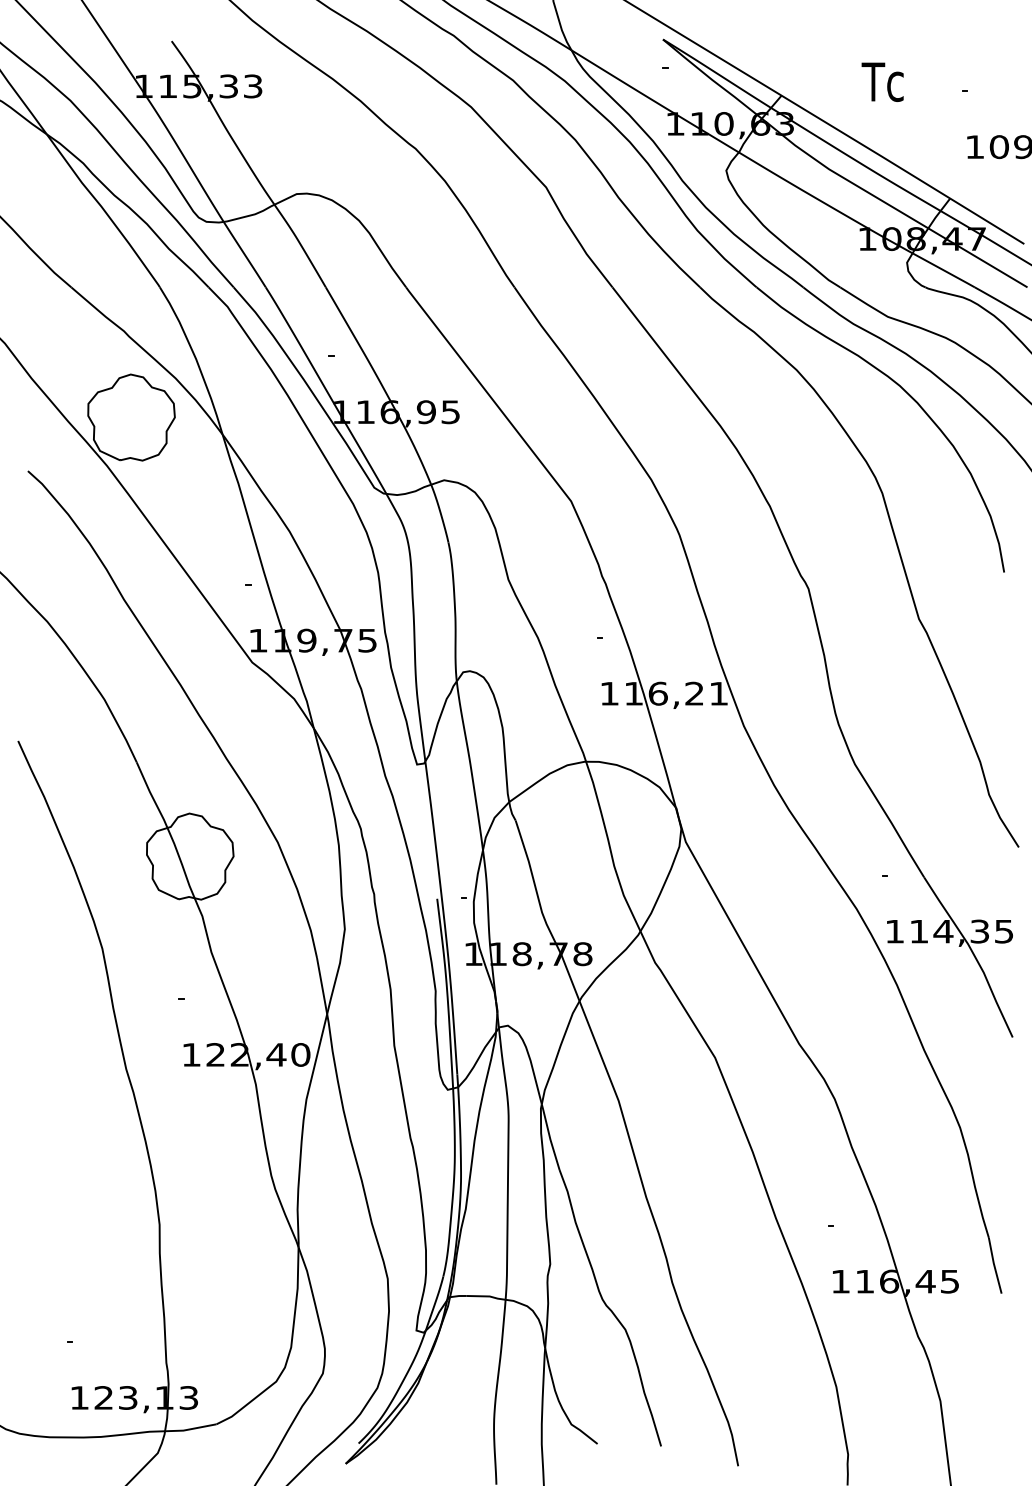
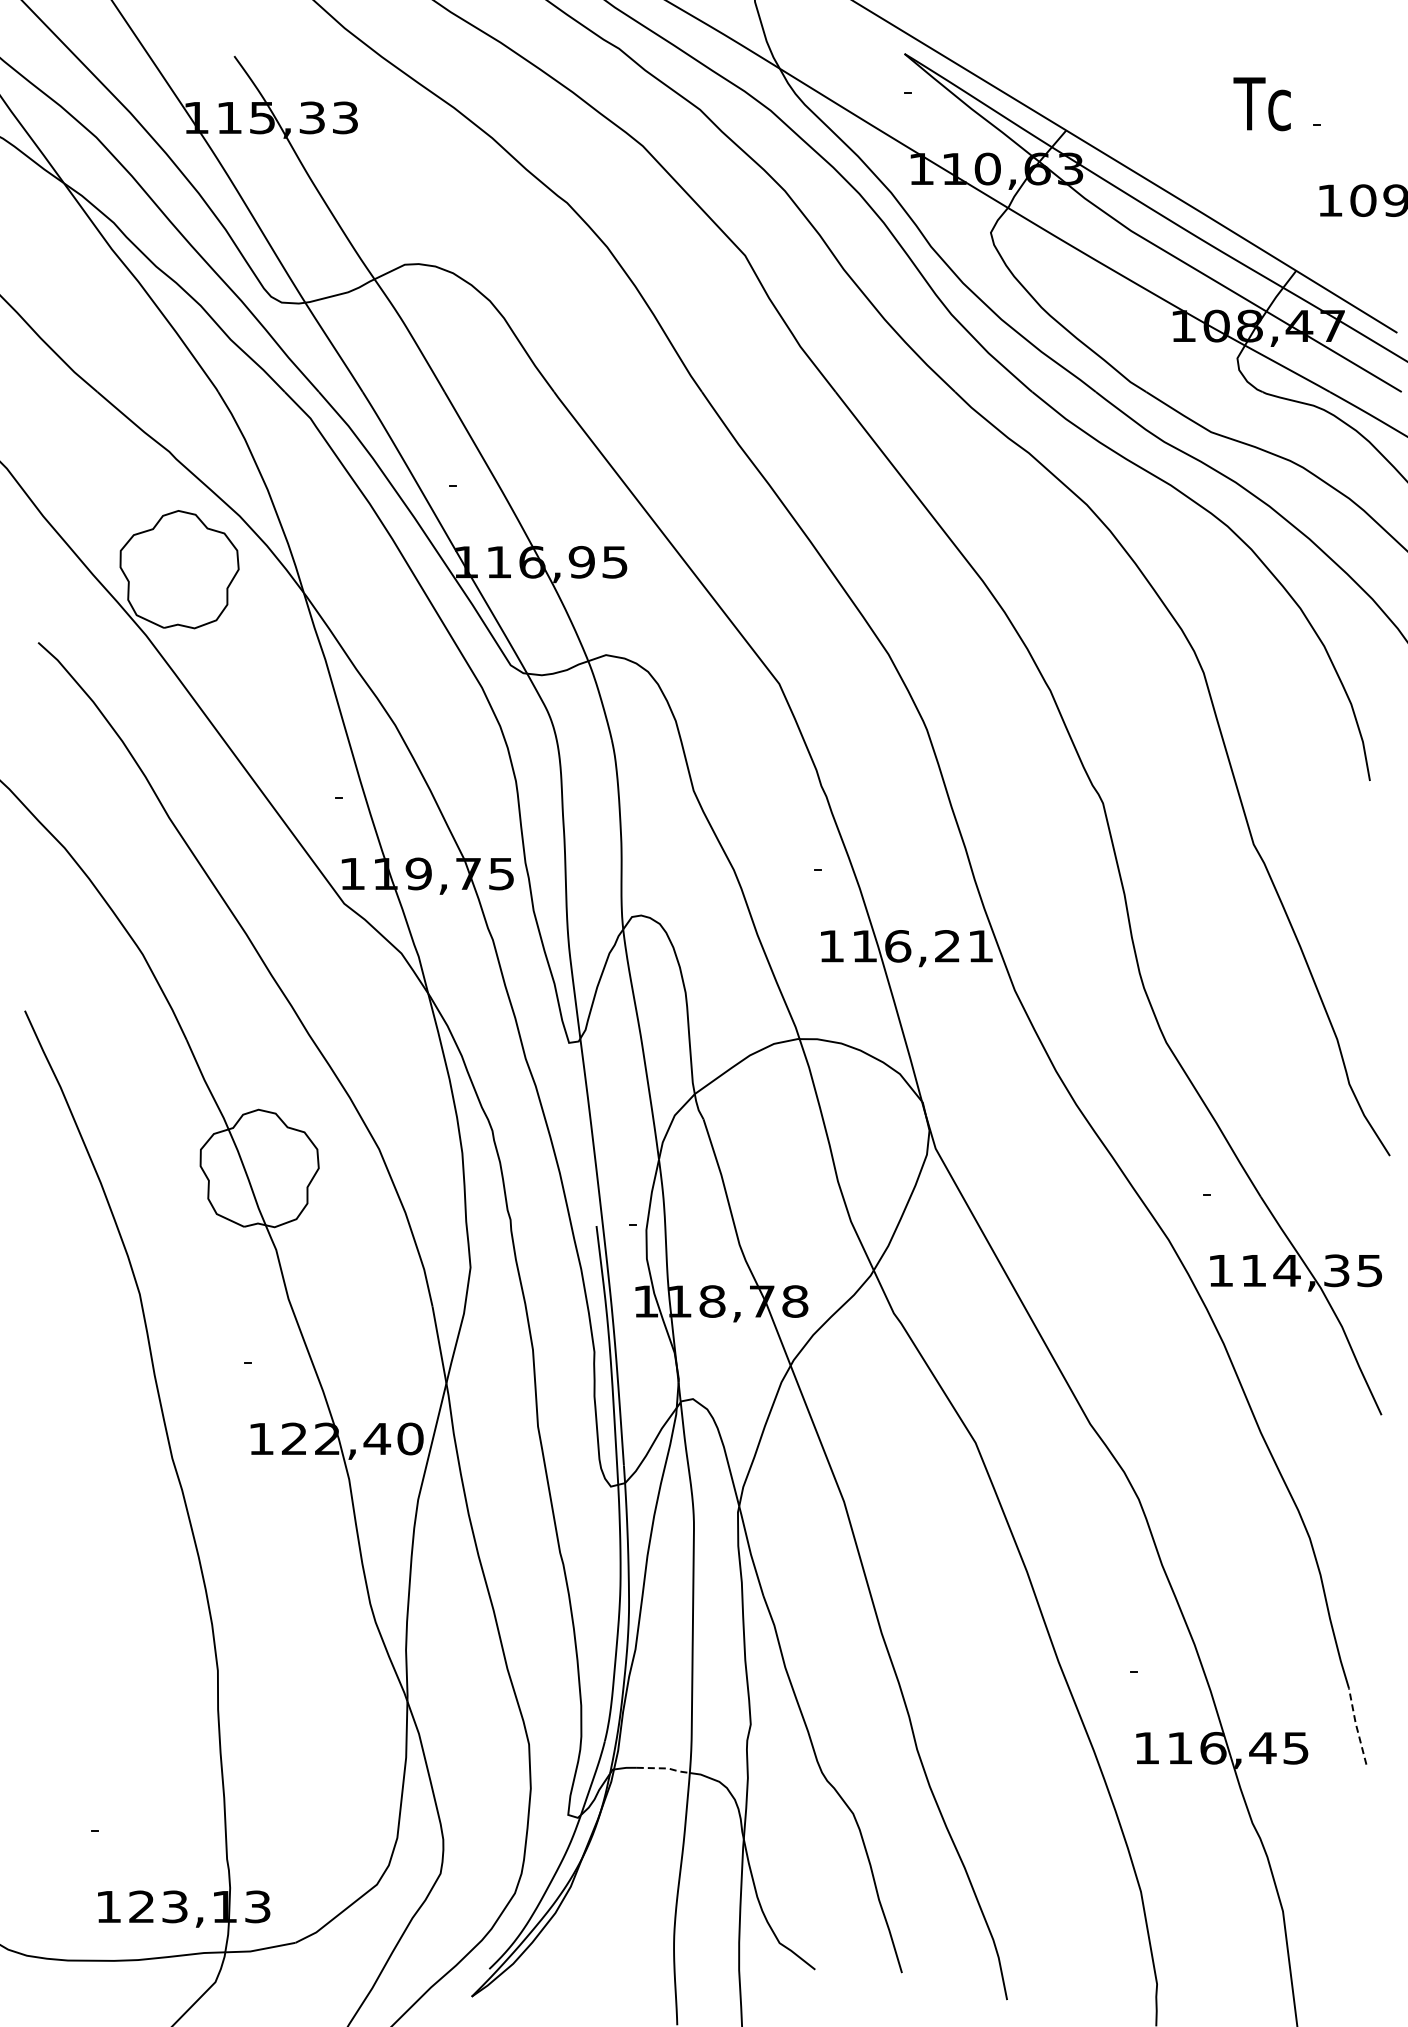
text: (882, 82) -> (1261, 104), moved
line: (994, 1265) -> (1356, 1726), solid -> dashed
line: (487, 1296) -> (665, 1768), solid -> dashed

